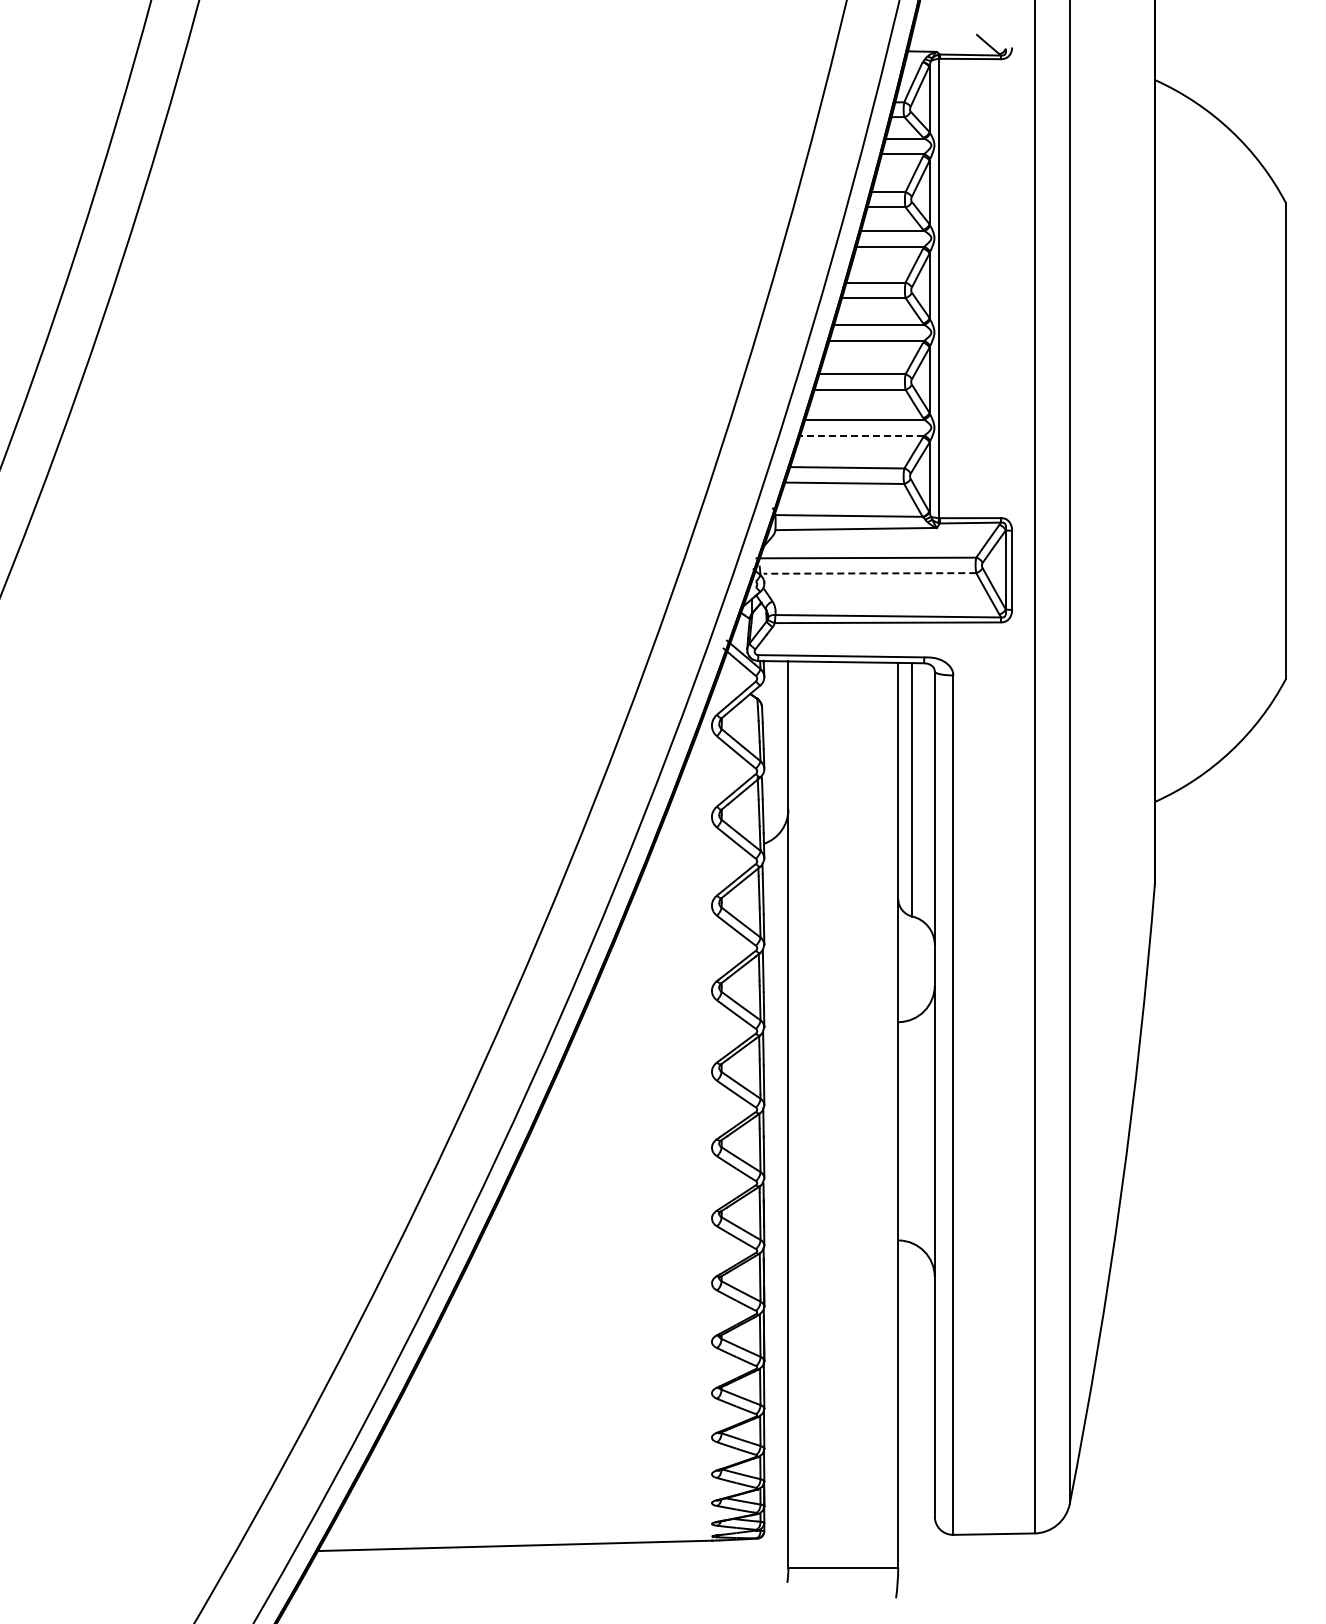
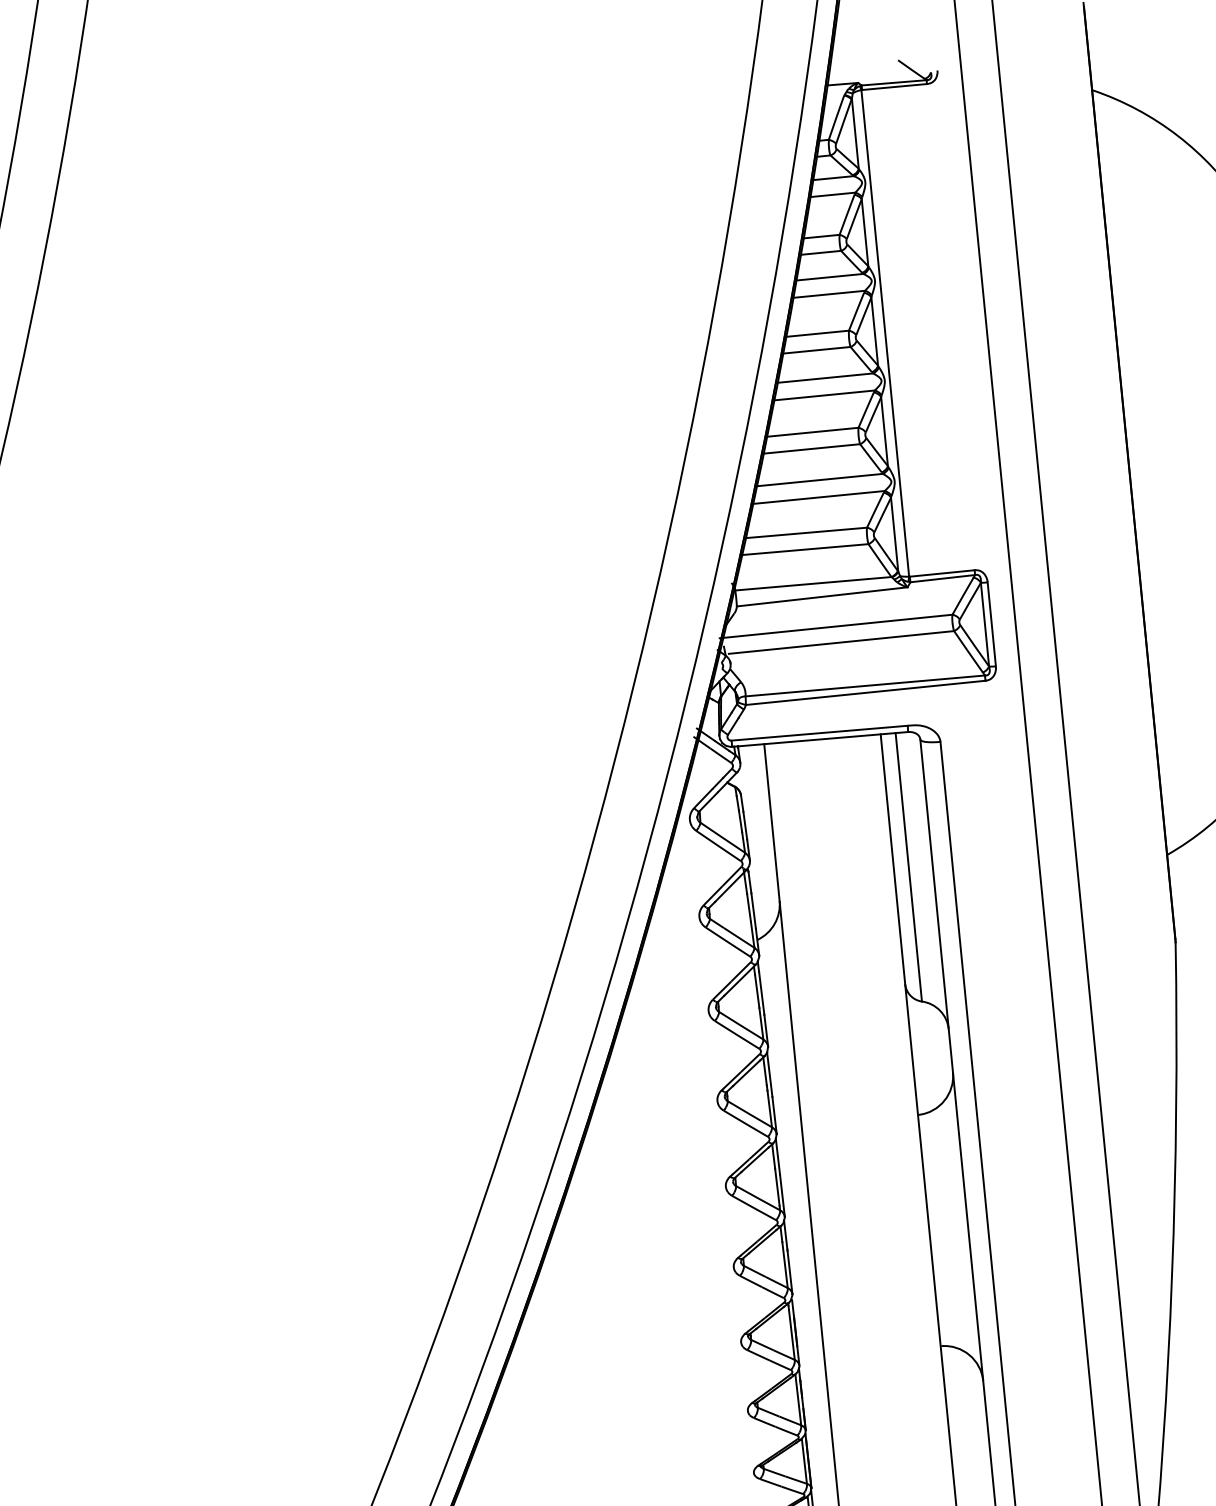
line: (861, 435) -> (818, 497), dashed -> solid
line: (869, 573) -> (841, 642), dashed -> solid

